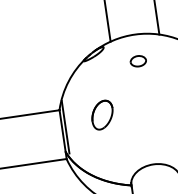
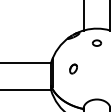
part: (102, 113) -> (73, 68), size x0.6

